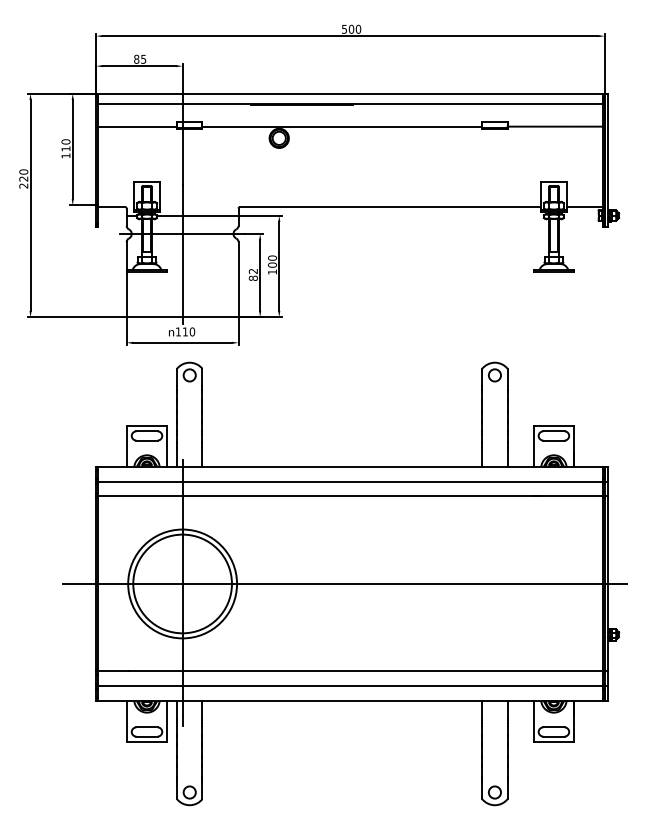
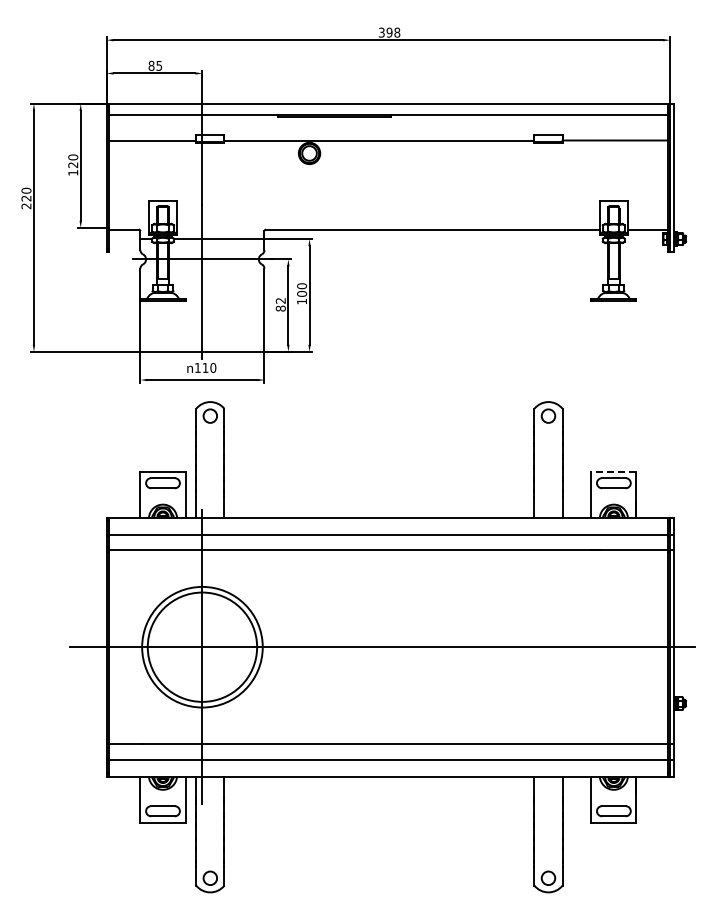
text: (351, 29) -> (389, 32), 500 -> 398
text: (65, 149) -> (72, 165), 110 -> 120
line: (553, 425) -> (613, 471), solid -> dashed

